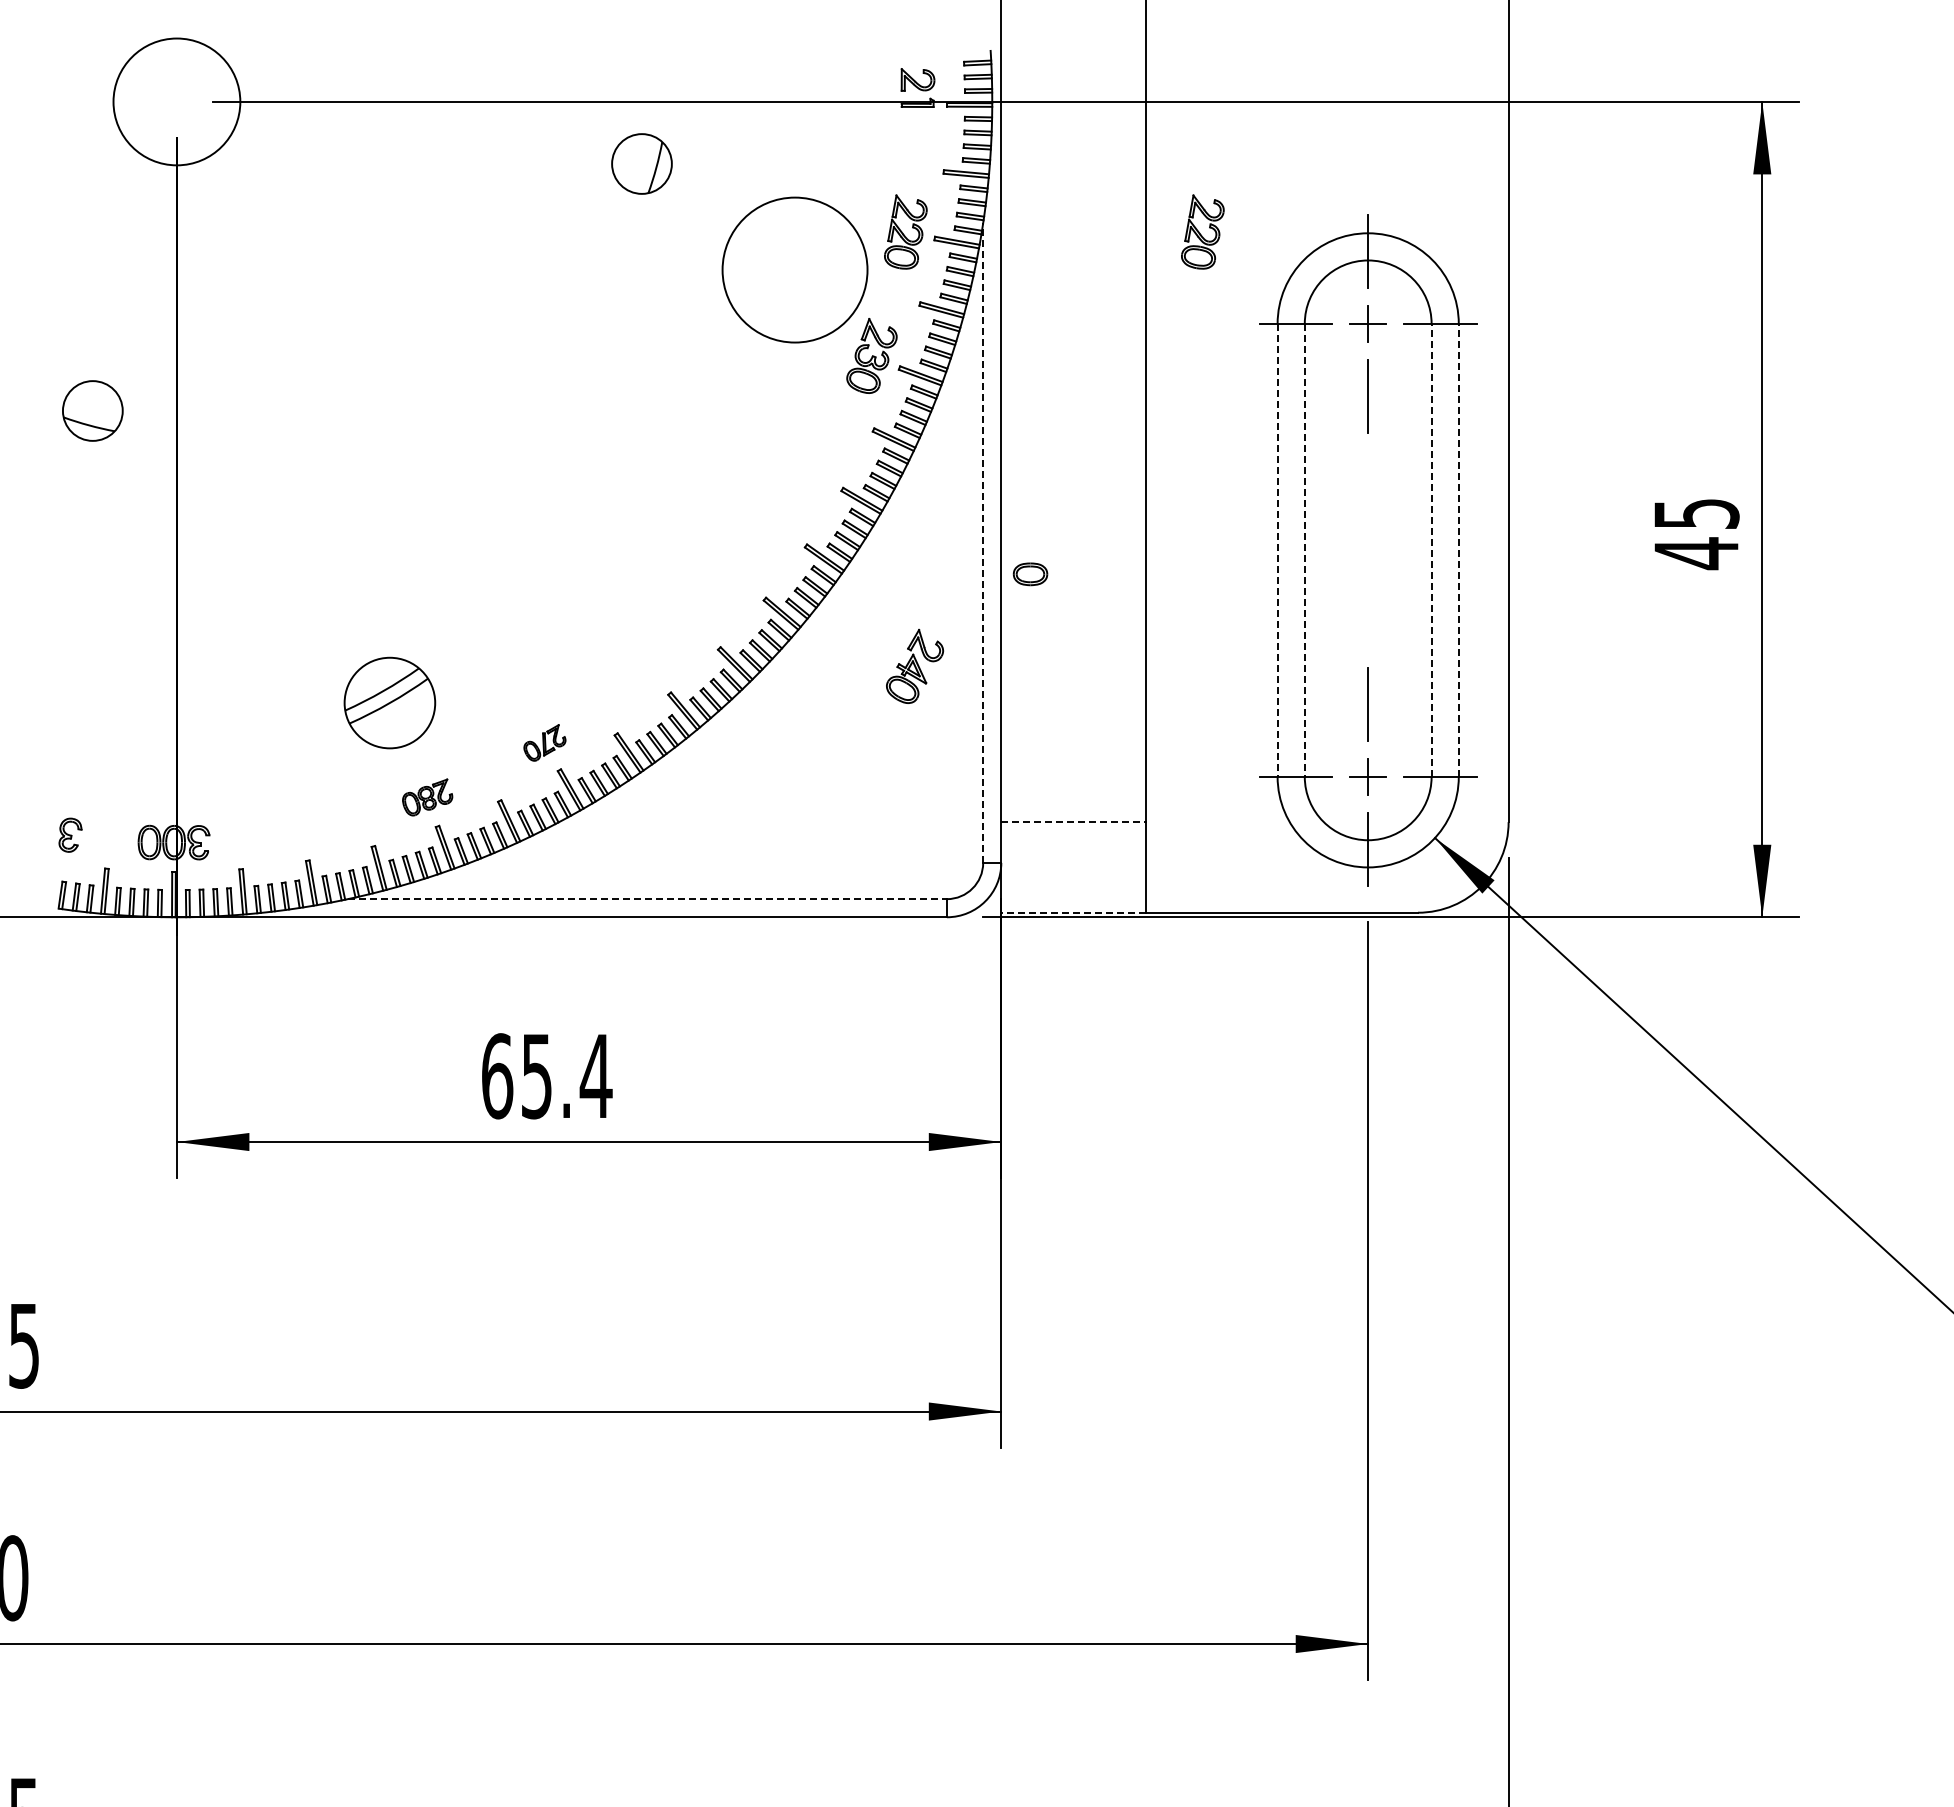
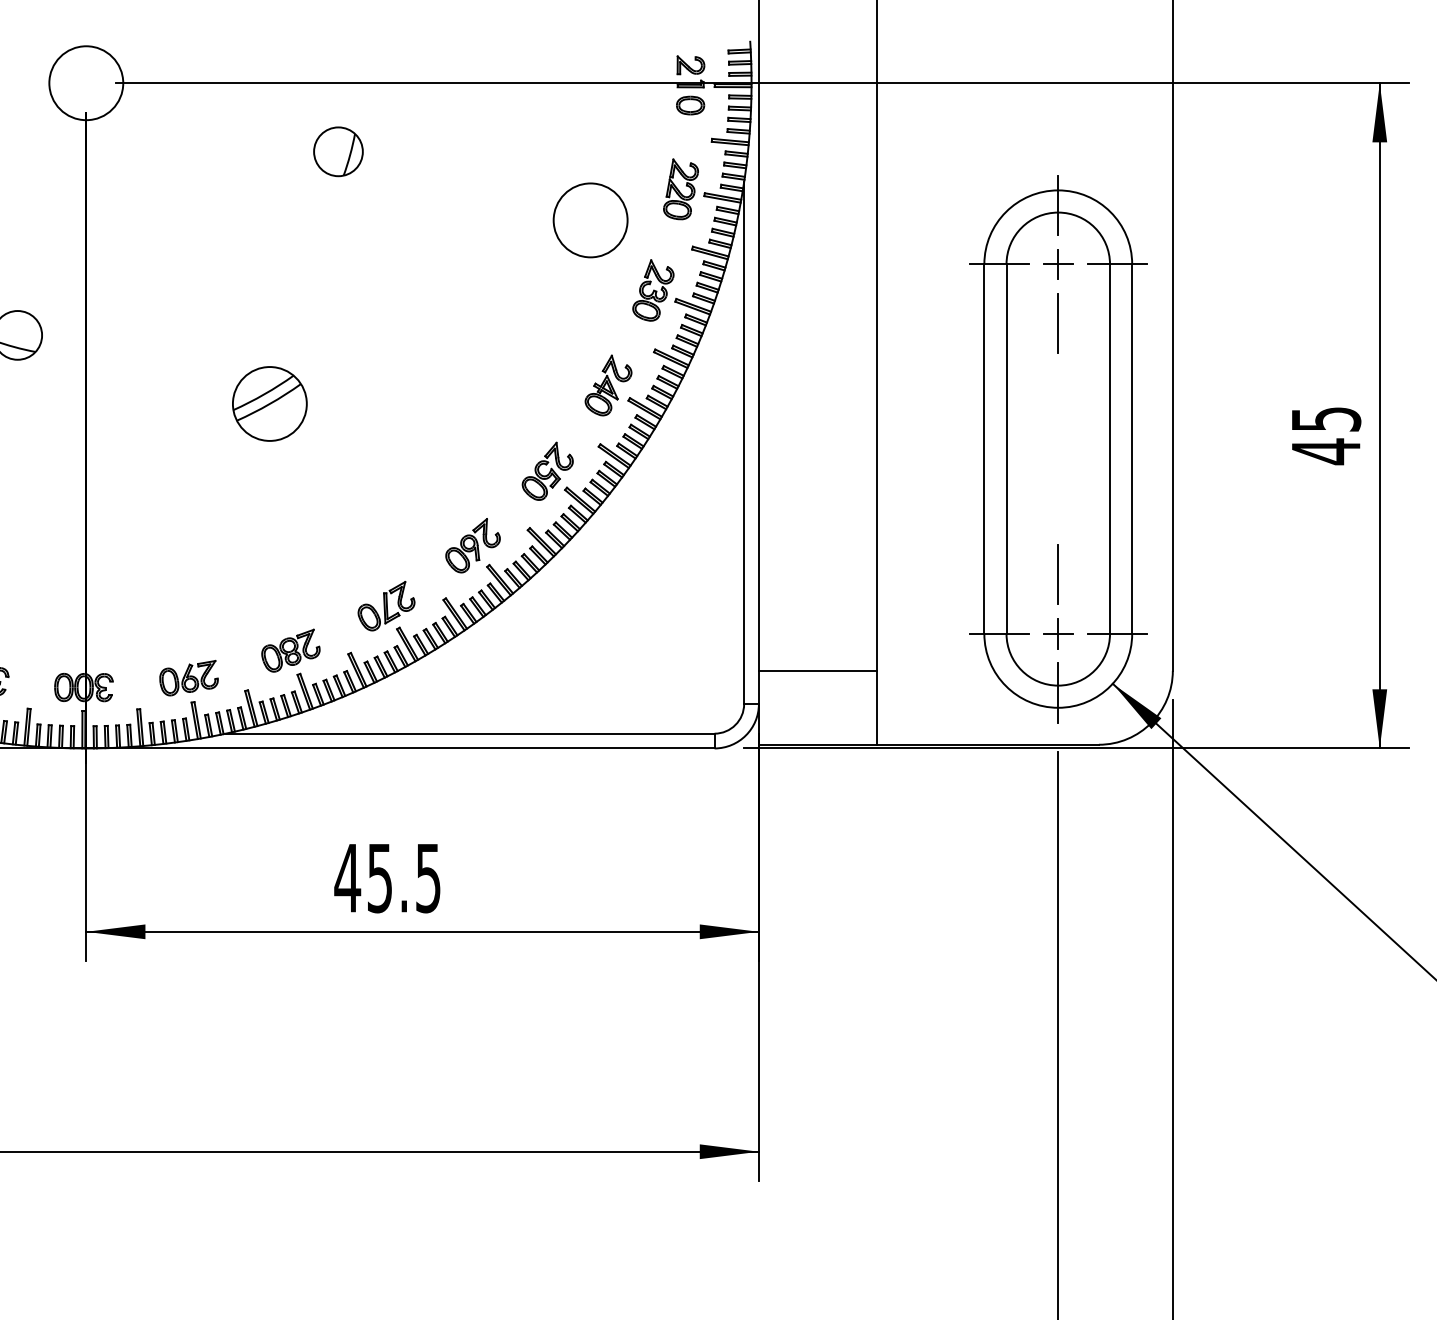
circle: (176, 101) -> (85, 82), size x0.71
part: (641, 163) -> (338, 151), moved
part: (1202, 231) -> (923, 188), removed
circle: (794, 269) -> (590, 219), size x0.62
line: (983, 543) -> (744, 443), dashed -> solid
line: (1431, 549) -> (1109, 448), dashed -> solid
line: (1458, 549) -> (1131, 448), dashed -> solid
line: (1277, 550) -> (984, 449), dashed -> solid
line: (1304, 550) -> (1006, 449), dashed -> solid
part: (1030, 574) -> (690, 105), moved
part: (742, 577) -> (547, 471), added
part: (915, 665) -> (608, 384), moved
part: (650, 668) -> (472, 545), added
part: (389, 702) -> (269, 403), moved
part: (544, 742) -> (386, 605), size x1.67
part: (427, 797) -> (290, 650), size x1.43
line: (1074, 822) -> (818, 671), dashed -> solid
part: (302, 831) -> (188, 678), added
line: (647, 899) -> (470, 733), dashed -> solid
line: (1073, 912) -> (817, 744), dashed -> solid
text: (546, 1076) -> (387, 878), 65.4 -> 45.5

